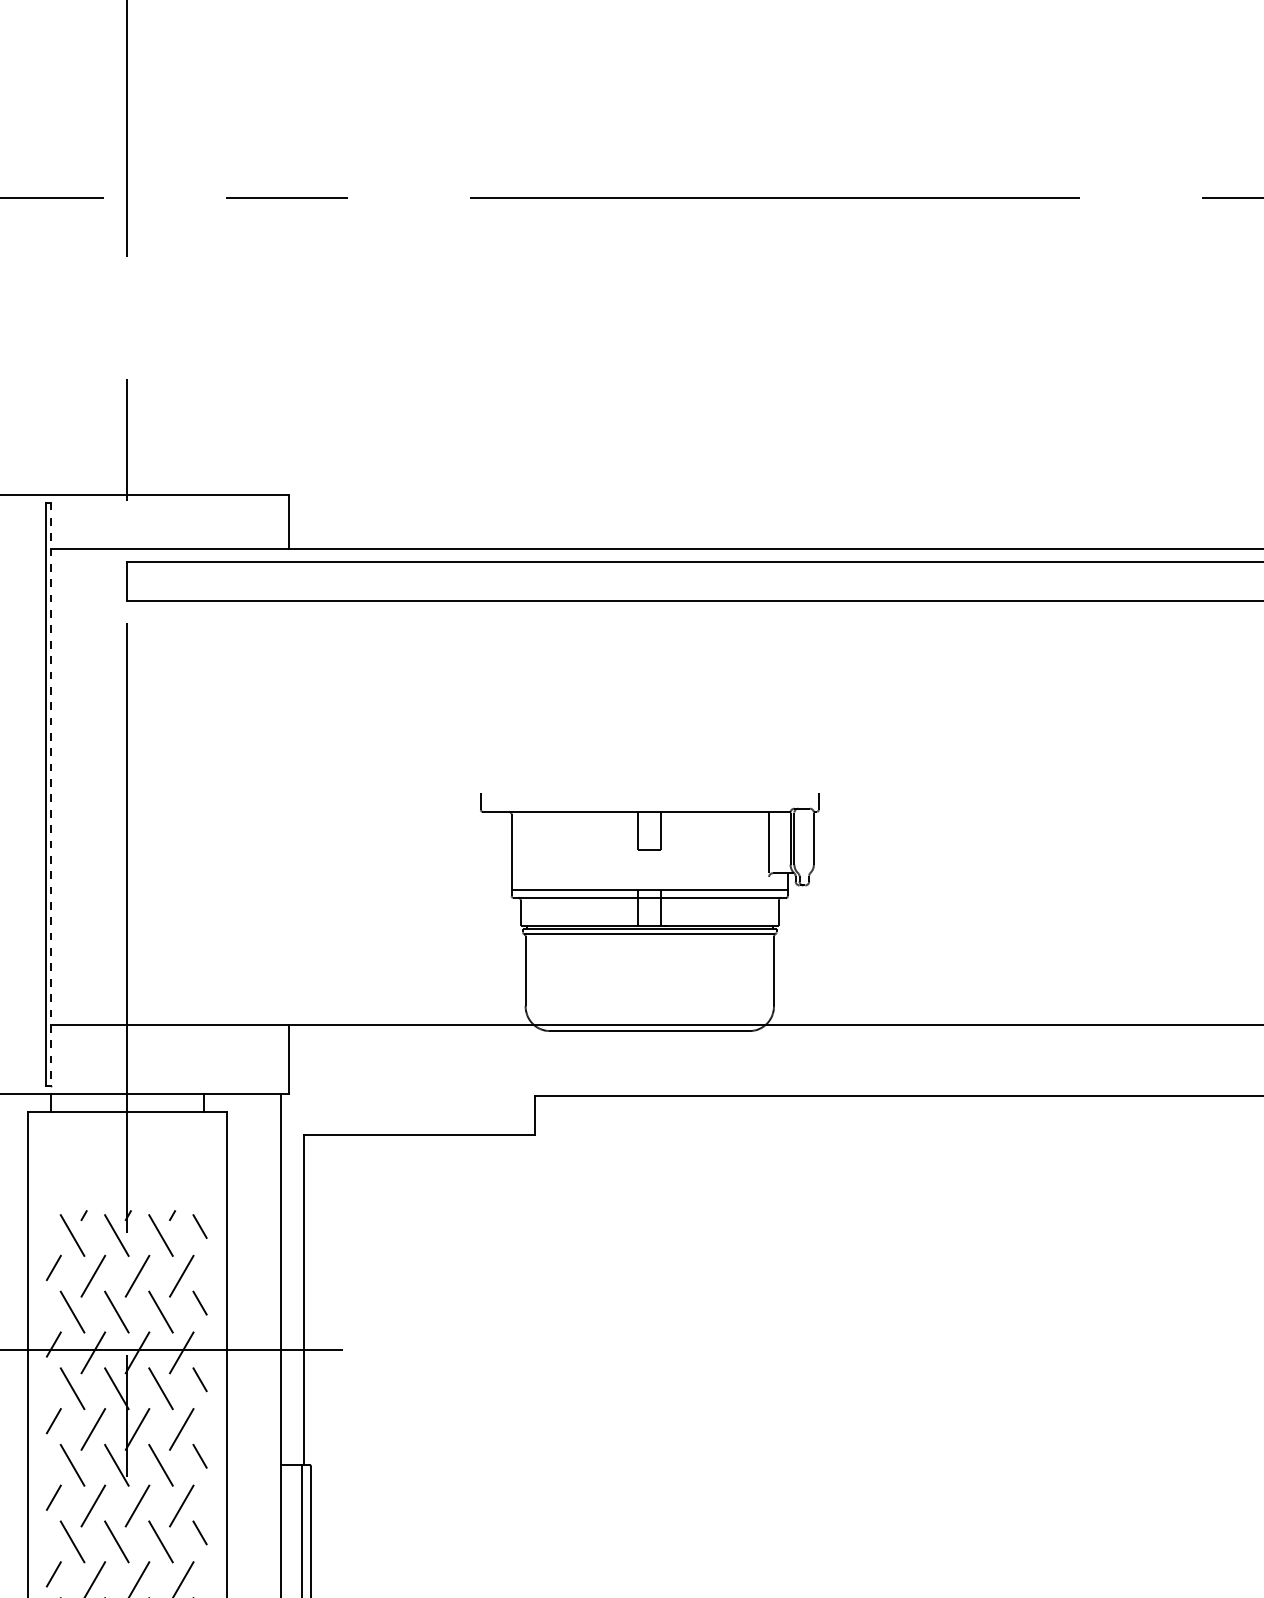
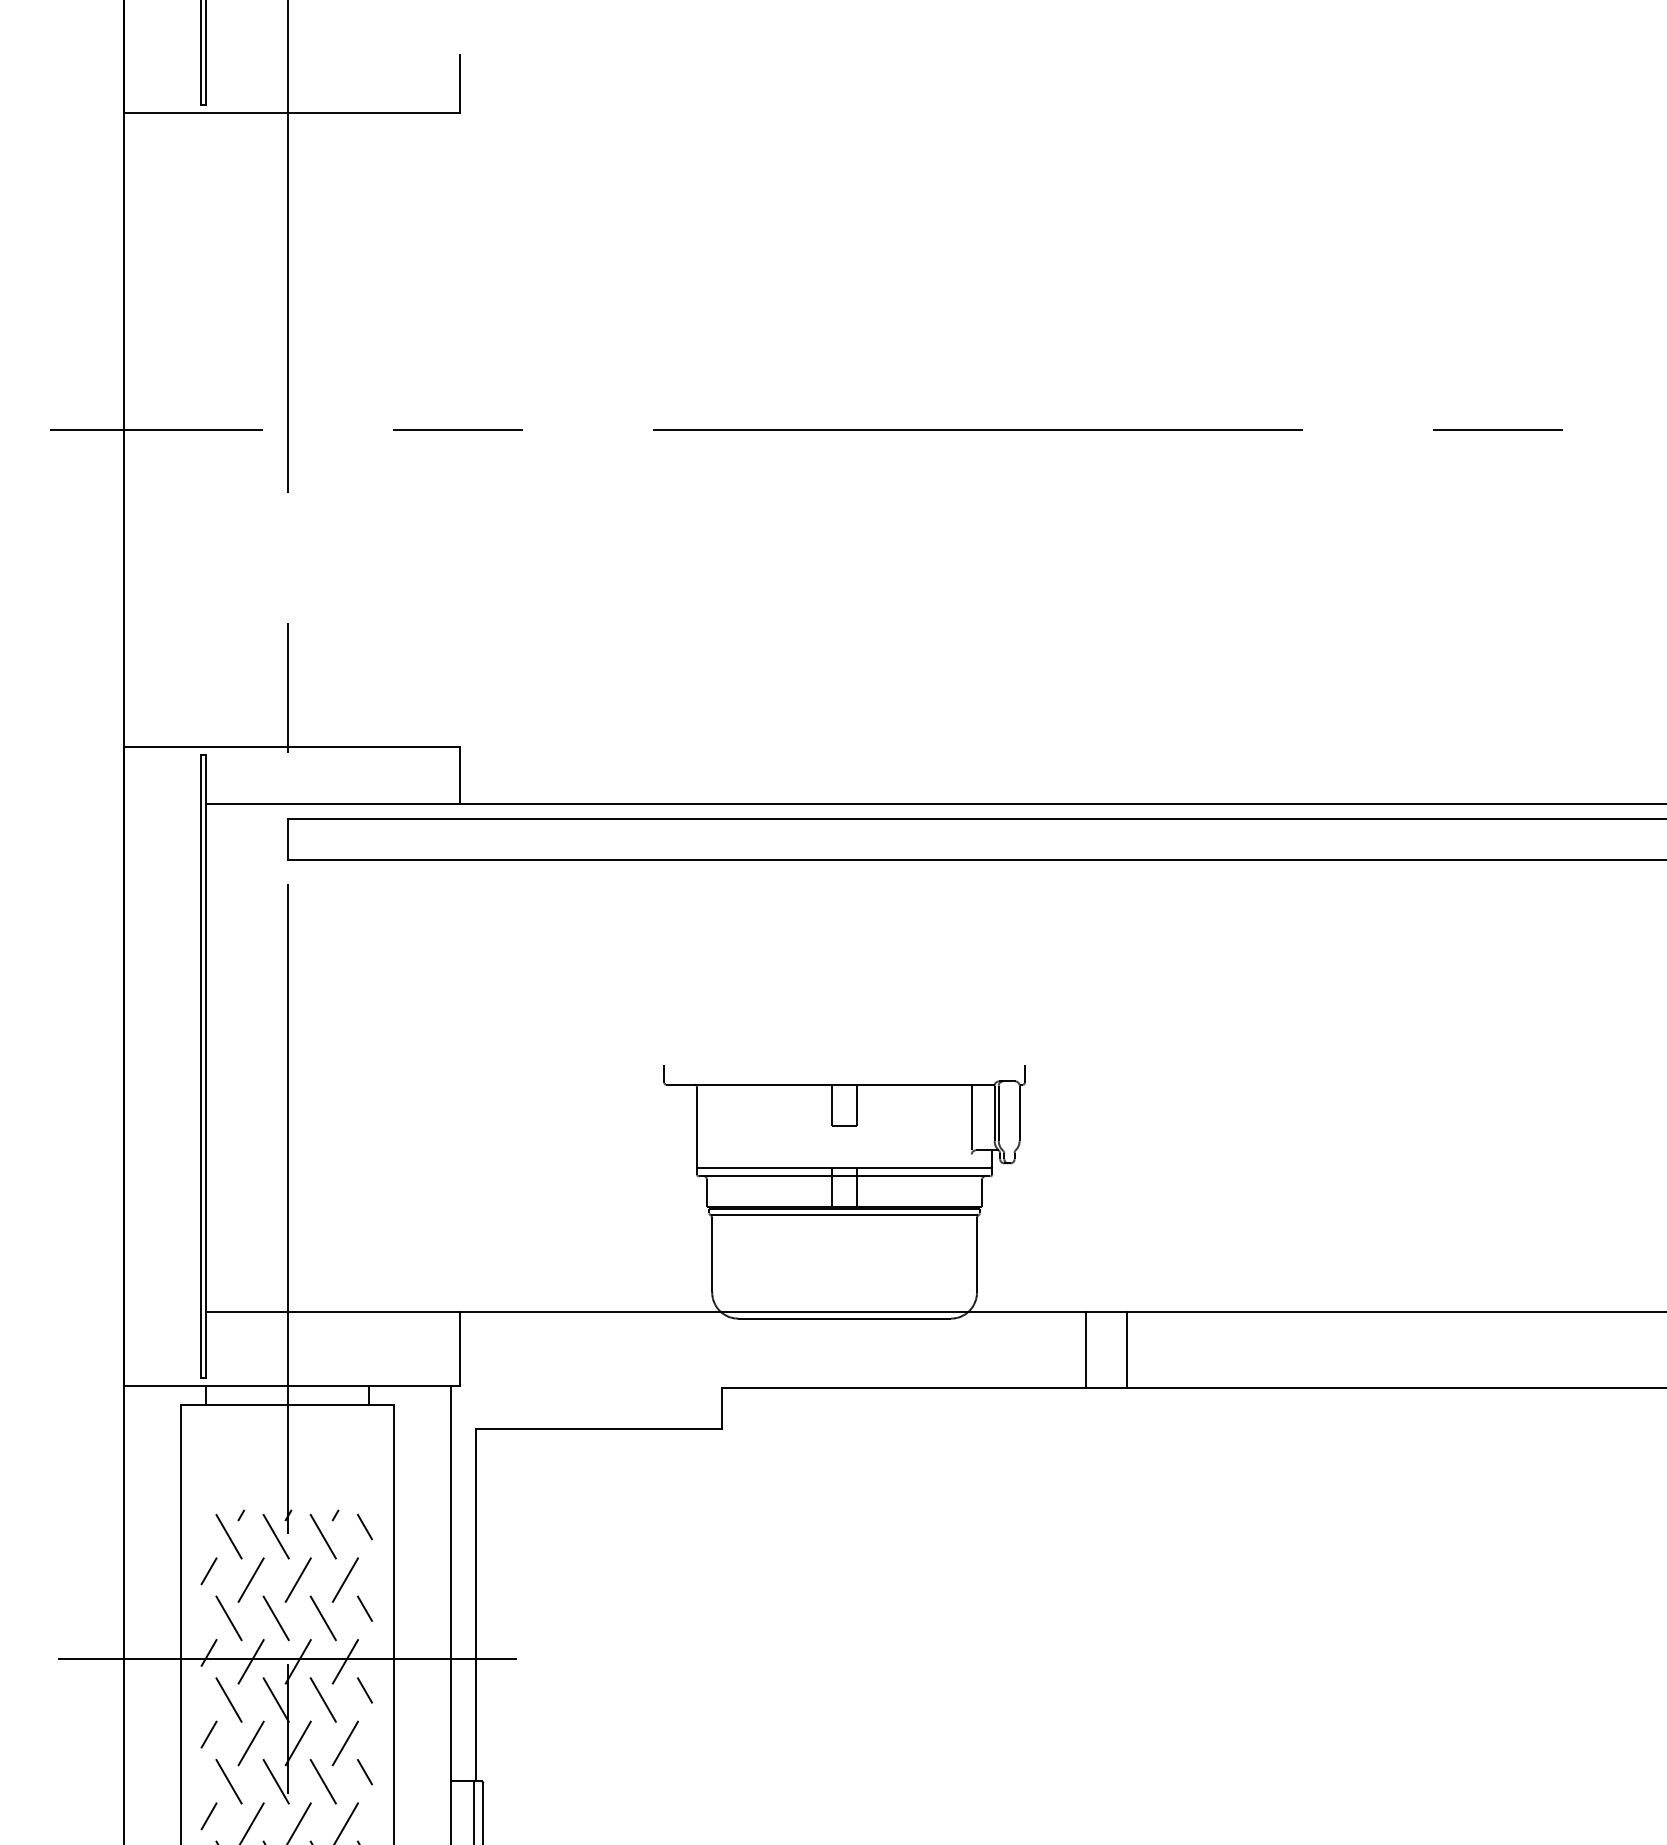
line: (50, 794) -> (205, 1066), dashed -> solid
line: (876, 1060) -> (1086, 1350), added
line: (915, 1060) -> (1127, 1350), added

